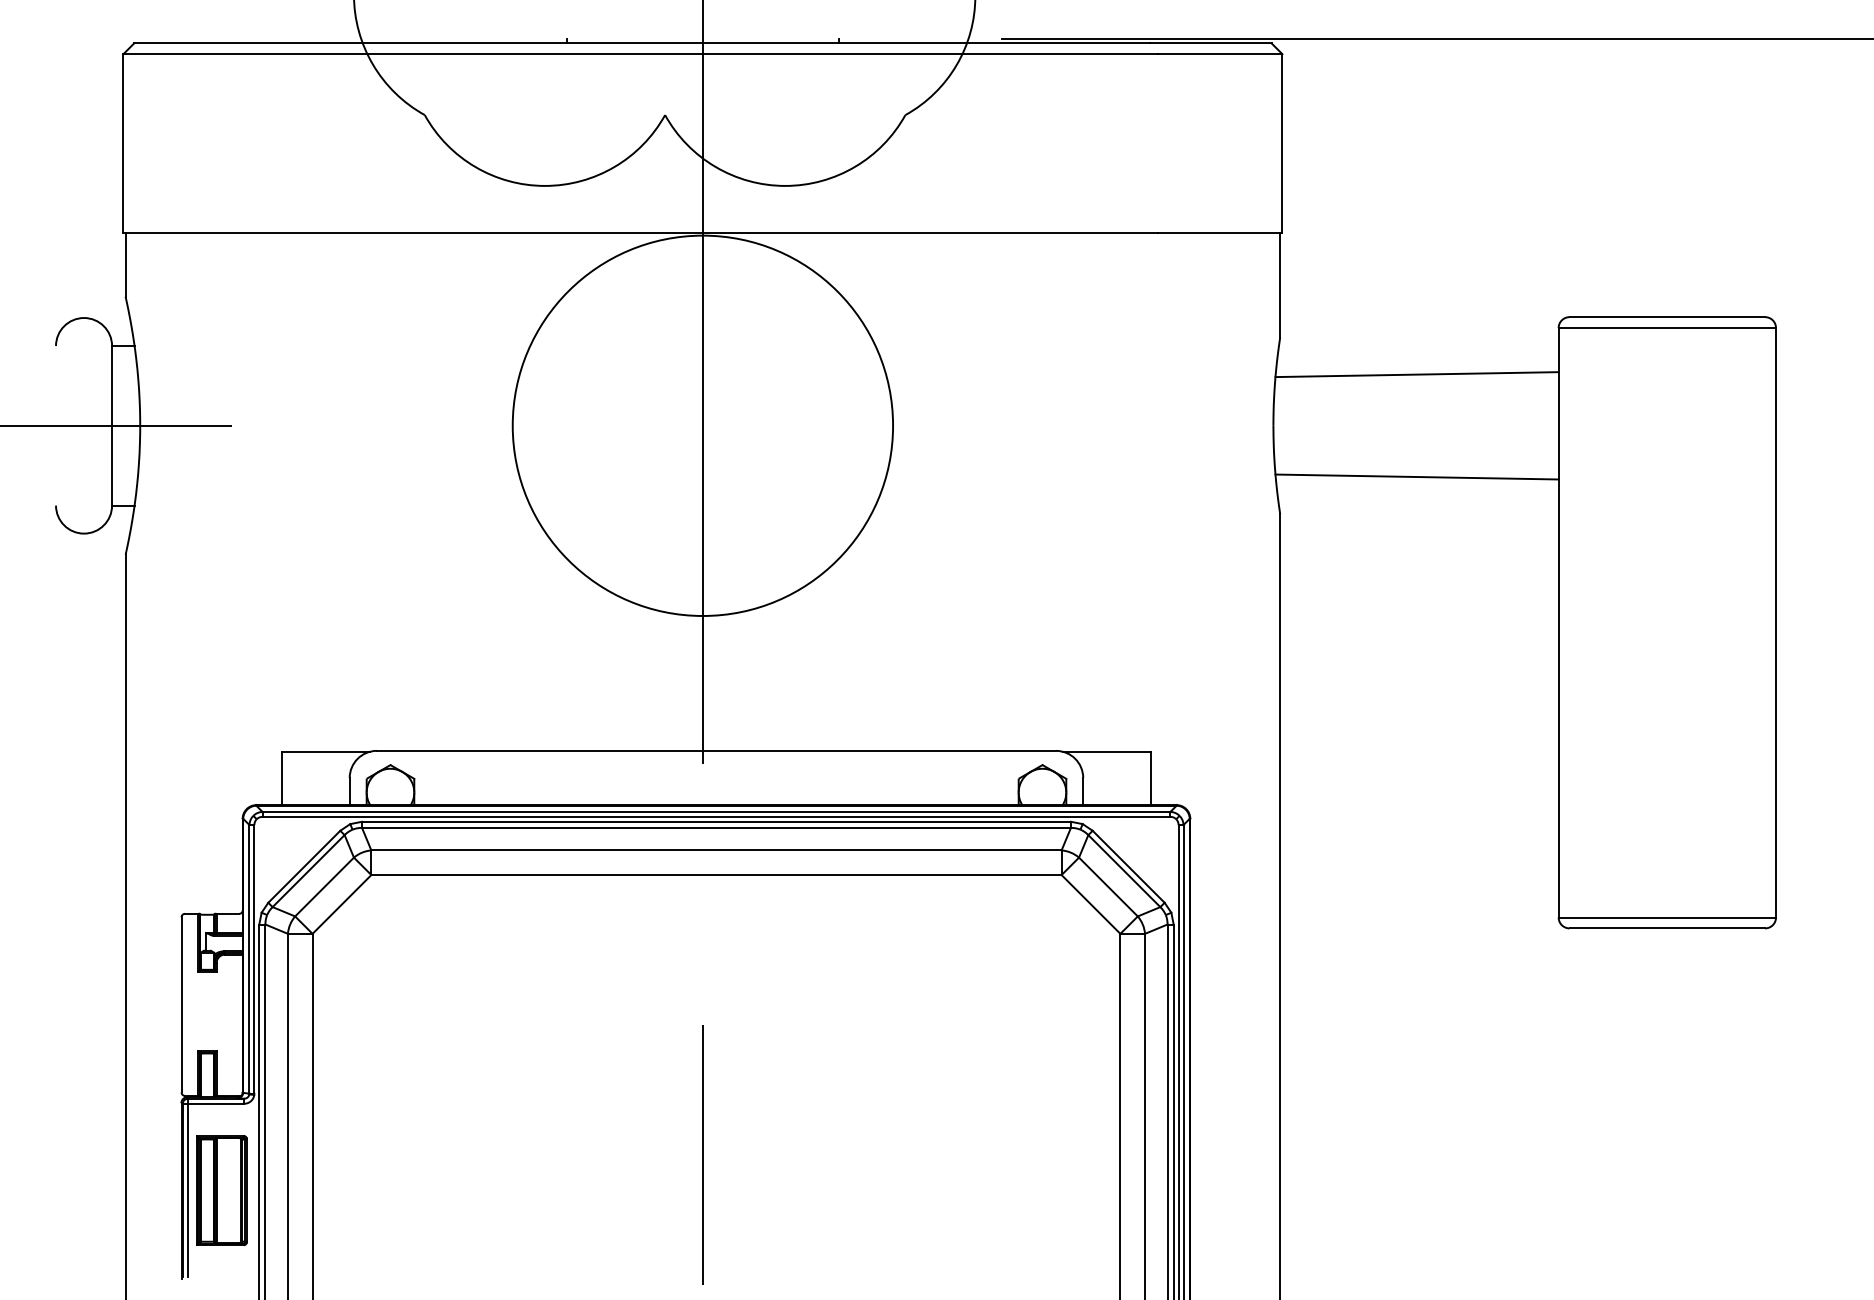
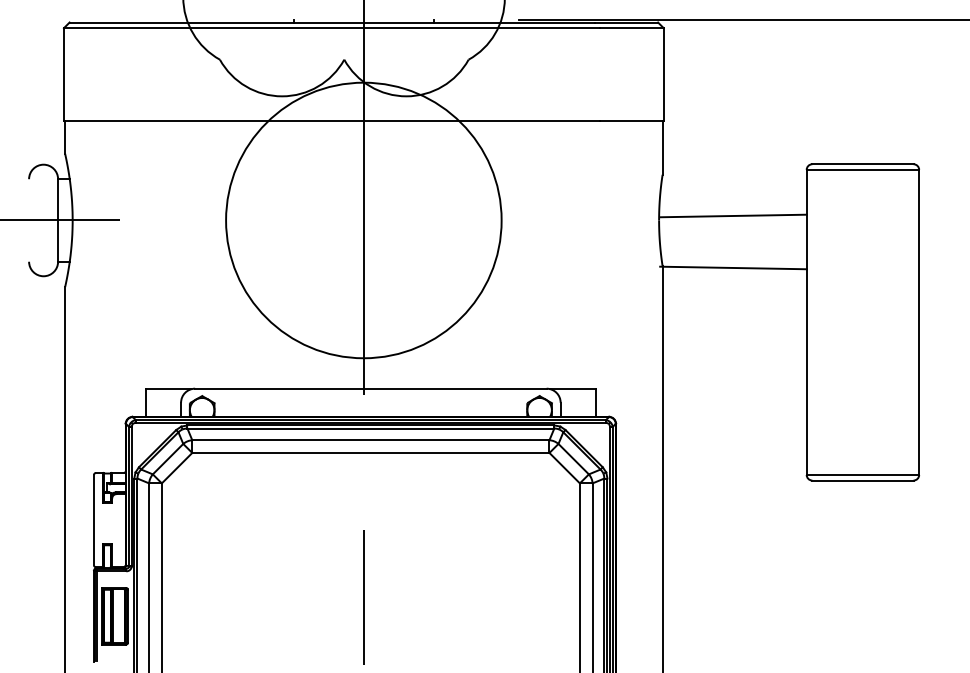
line: (1417, 373) -> (733, 215), moved
circle: (702, 425) -> (363, 220), size x1.4
line: (1417, 476) -> (733, 267), moved

